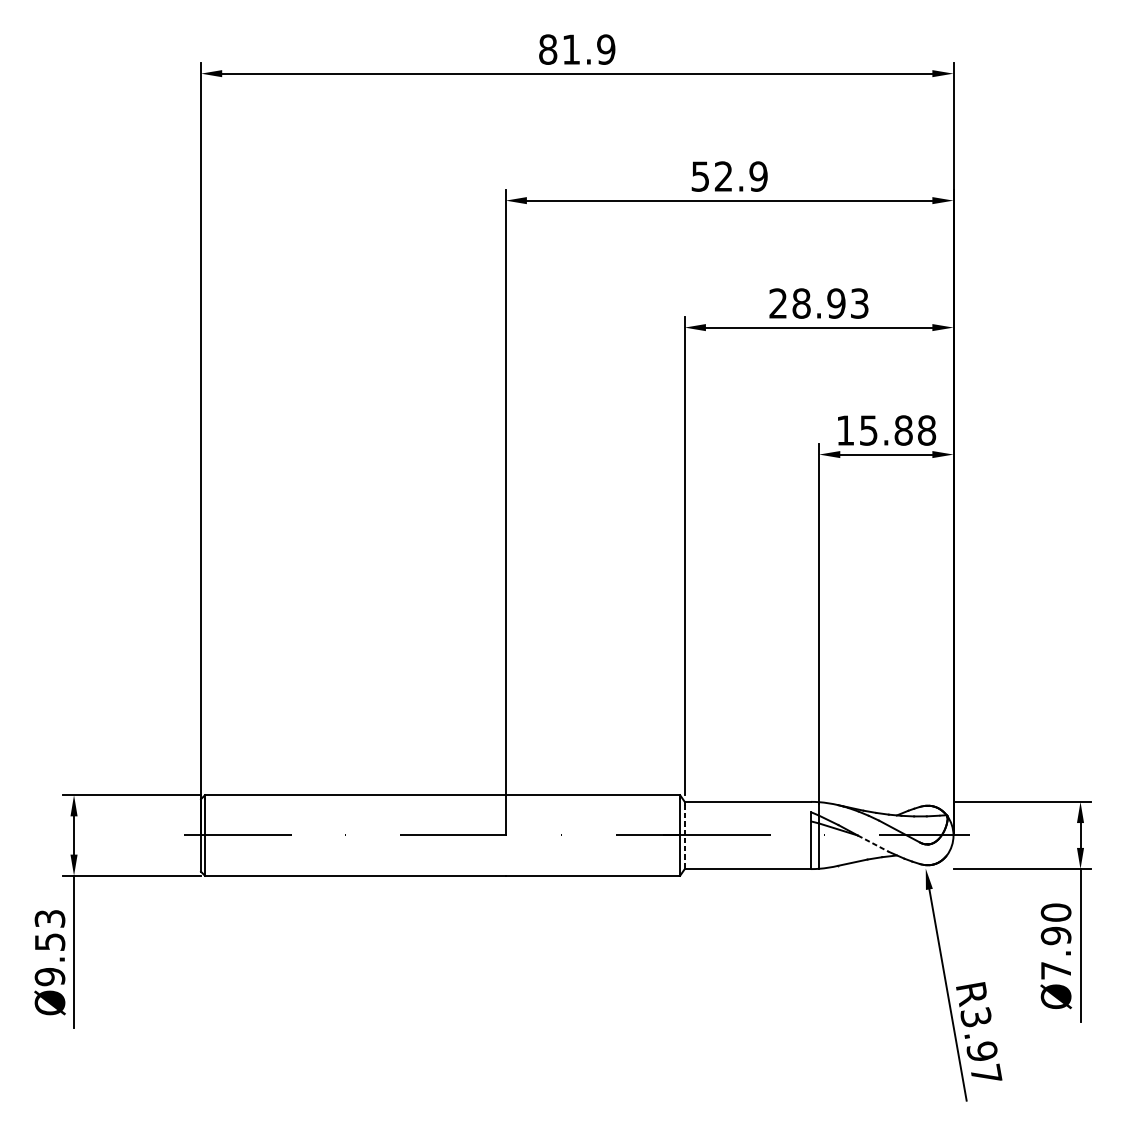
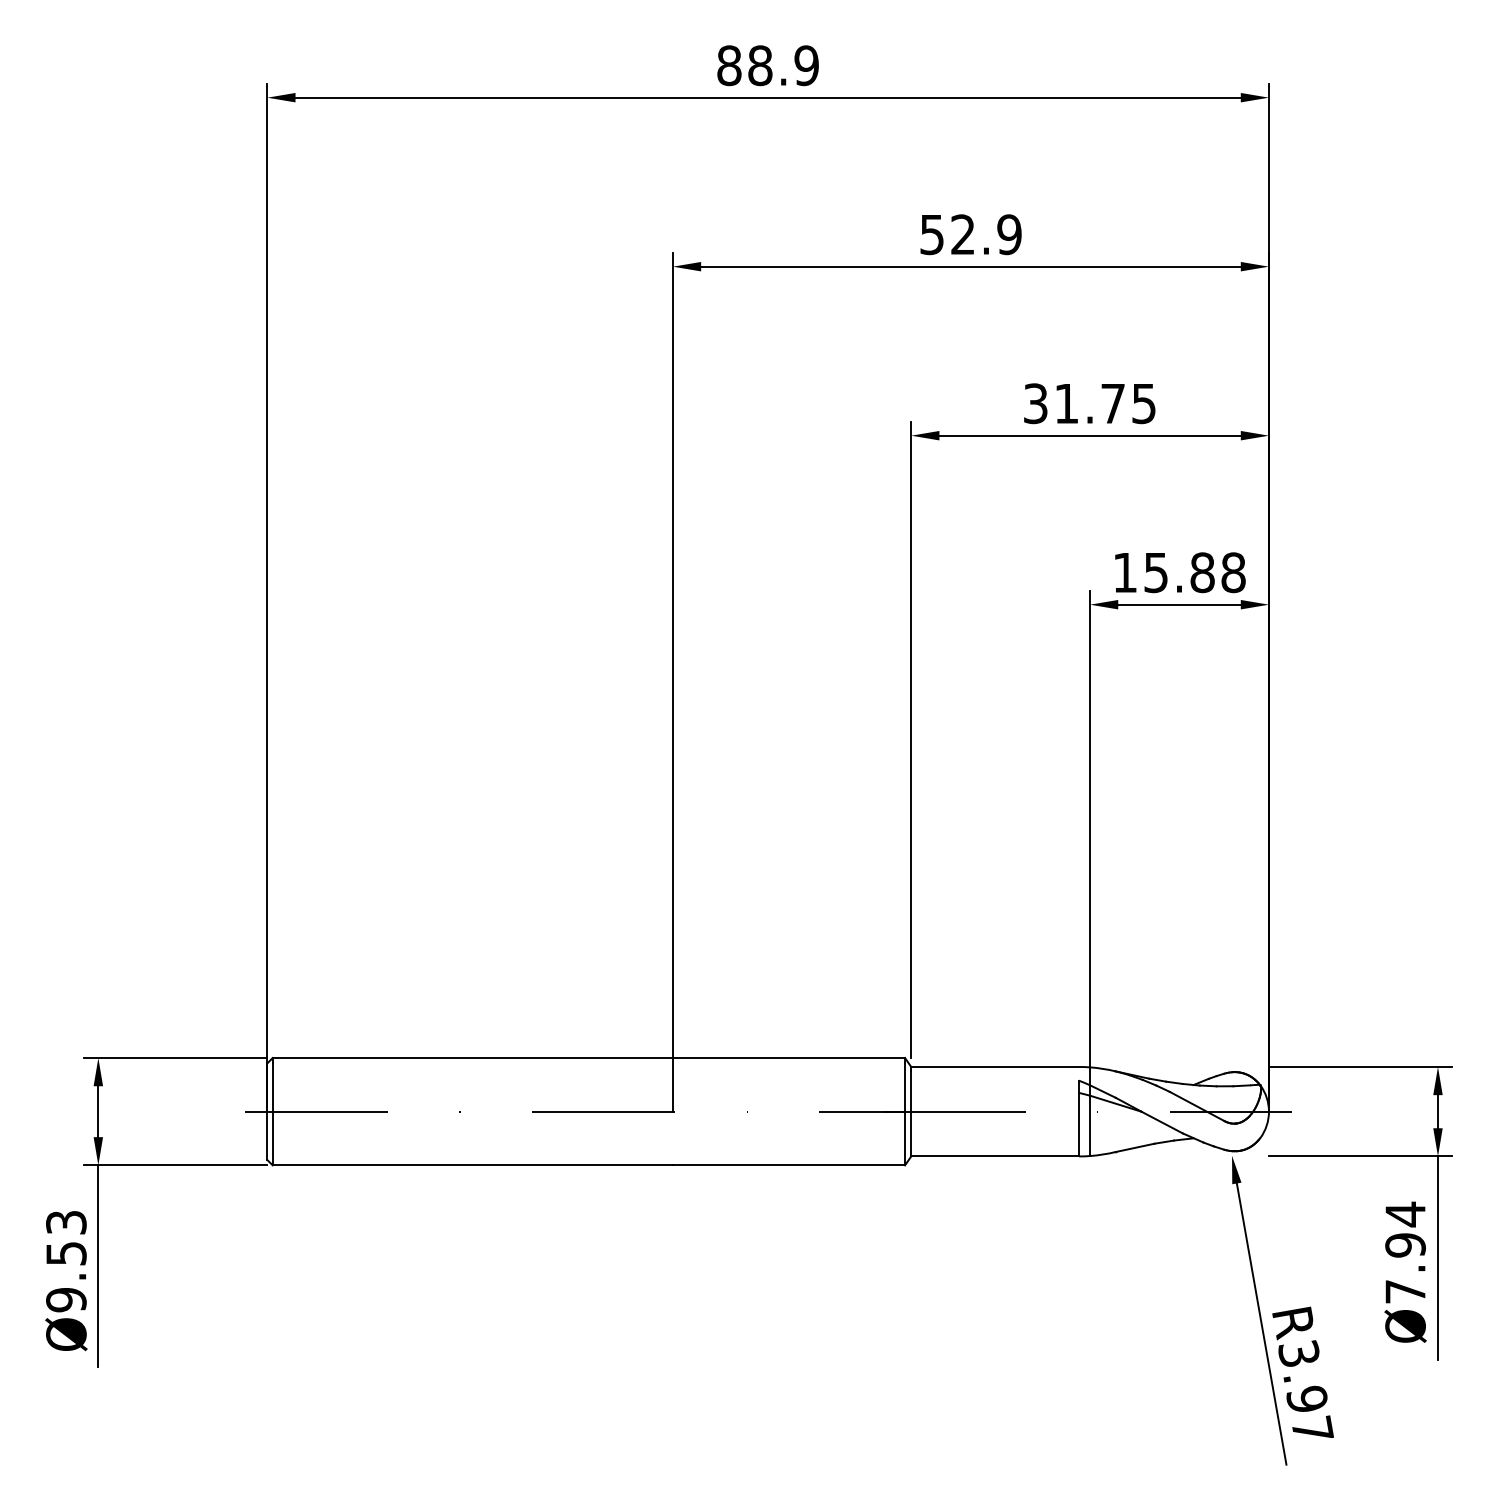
text: (571, 49) -> (760, 65), 81.9 -> 88.9
text: (818, 303) -> (1089, 403), 28.93 -> 31.75
line: (684, 836) -> (911, 1113), dashed -> solid
line: (873, 843) -> (1162, 1122), dashed -> solid
text: (1056, 912) -> (1405, 1214), Ø7.90 -> Ø7.94

